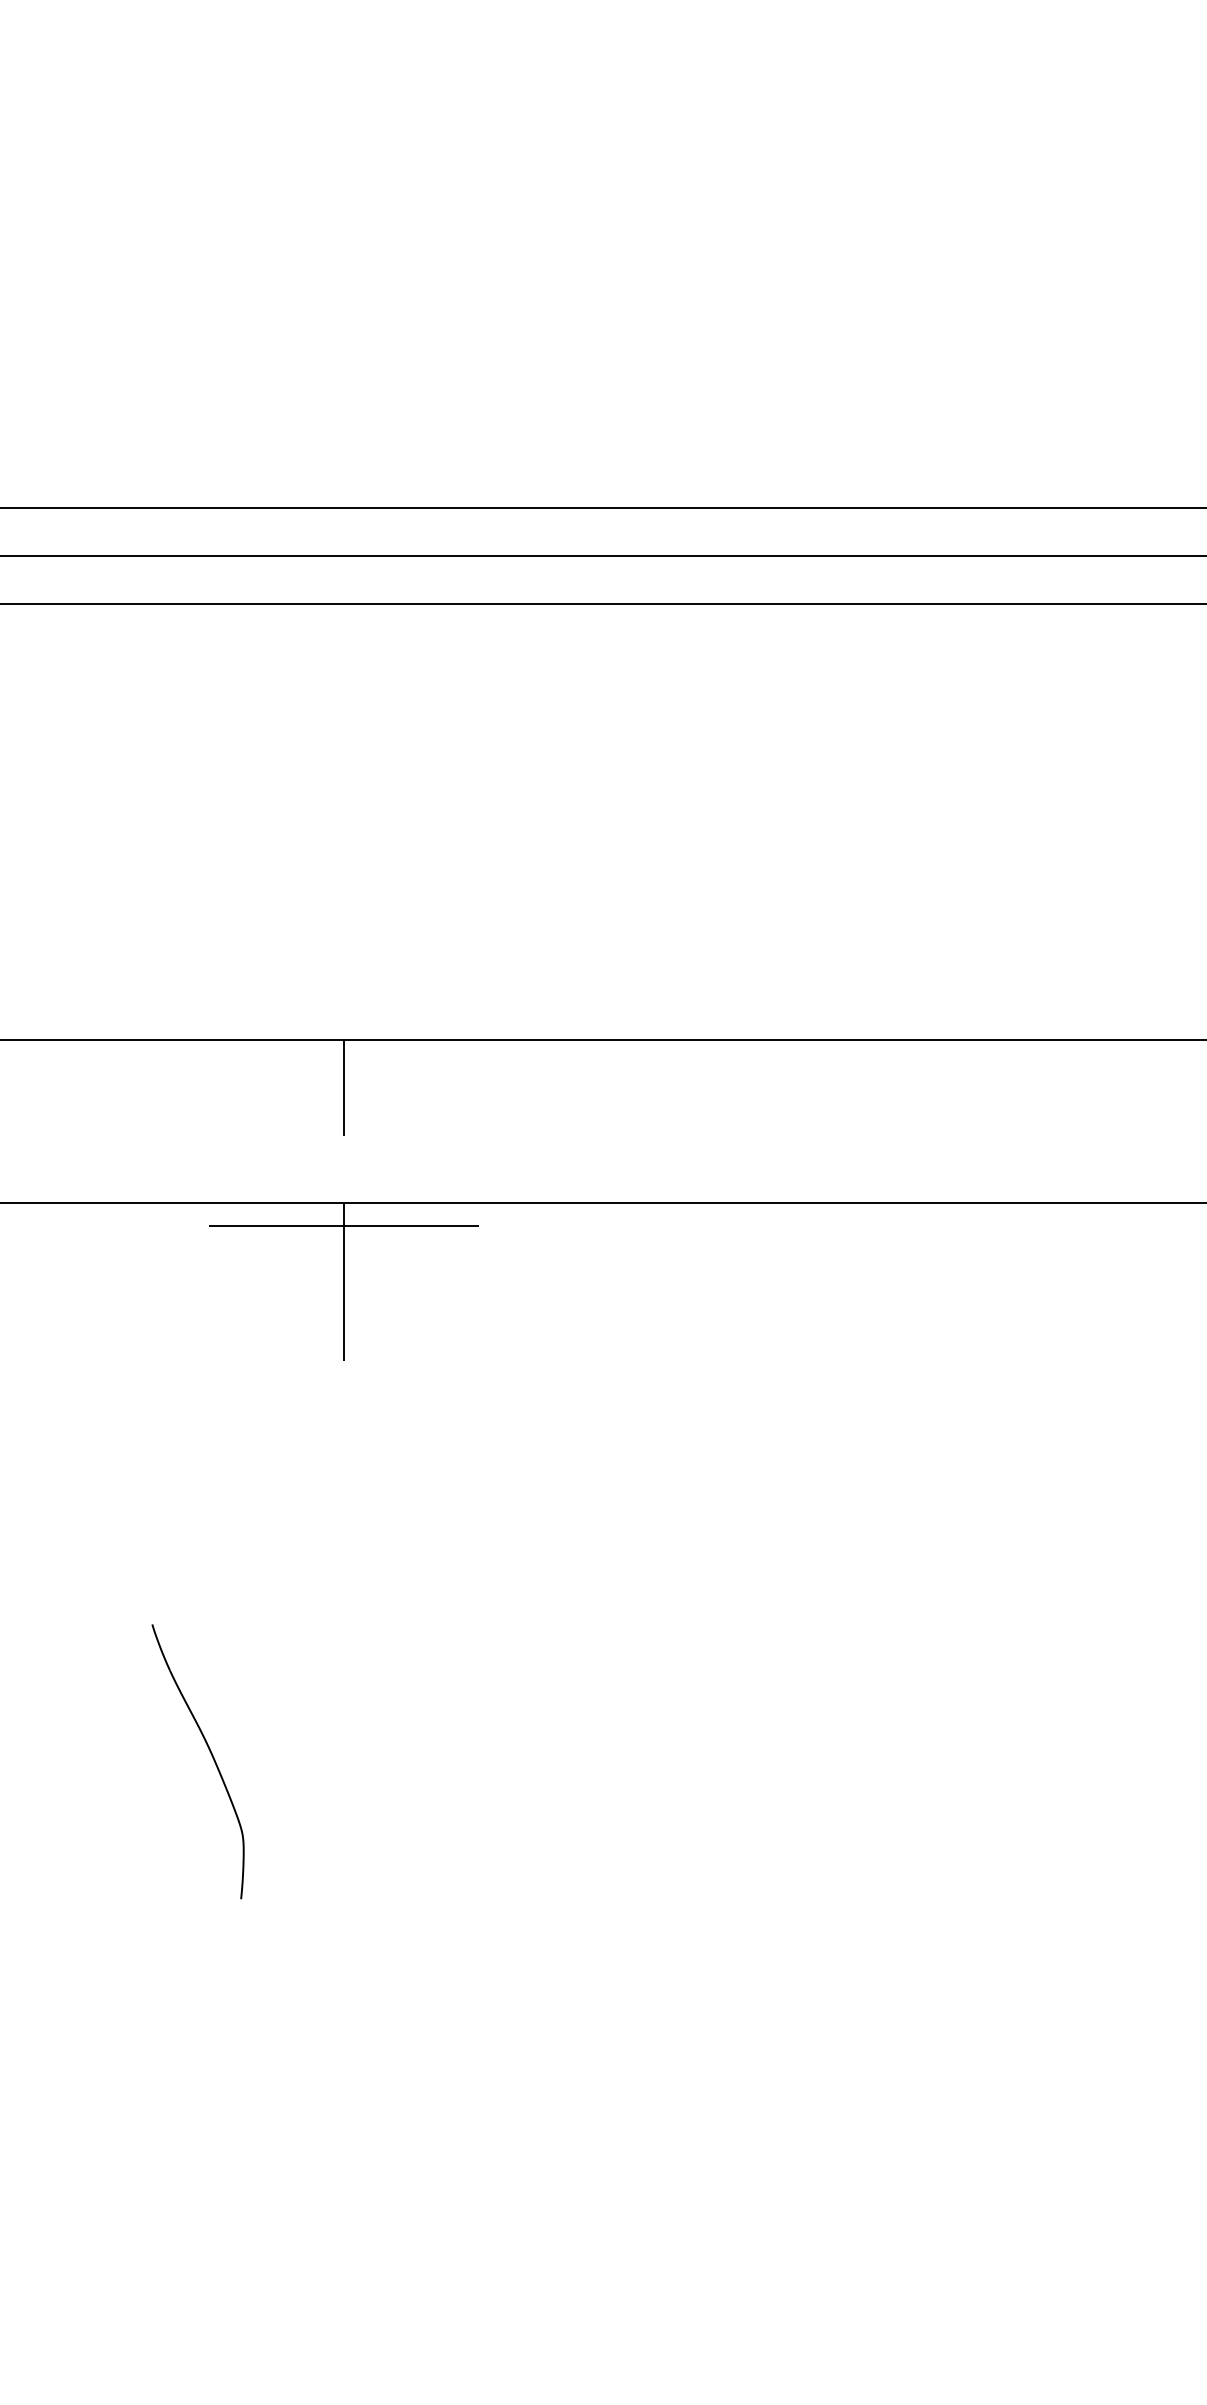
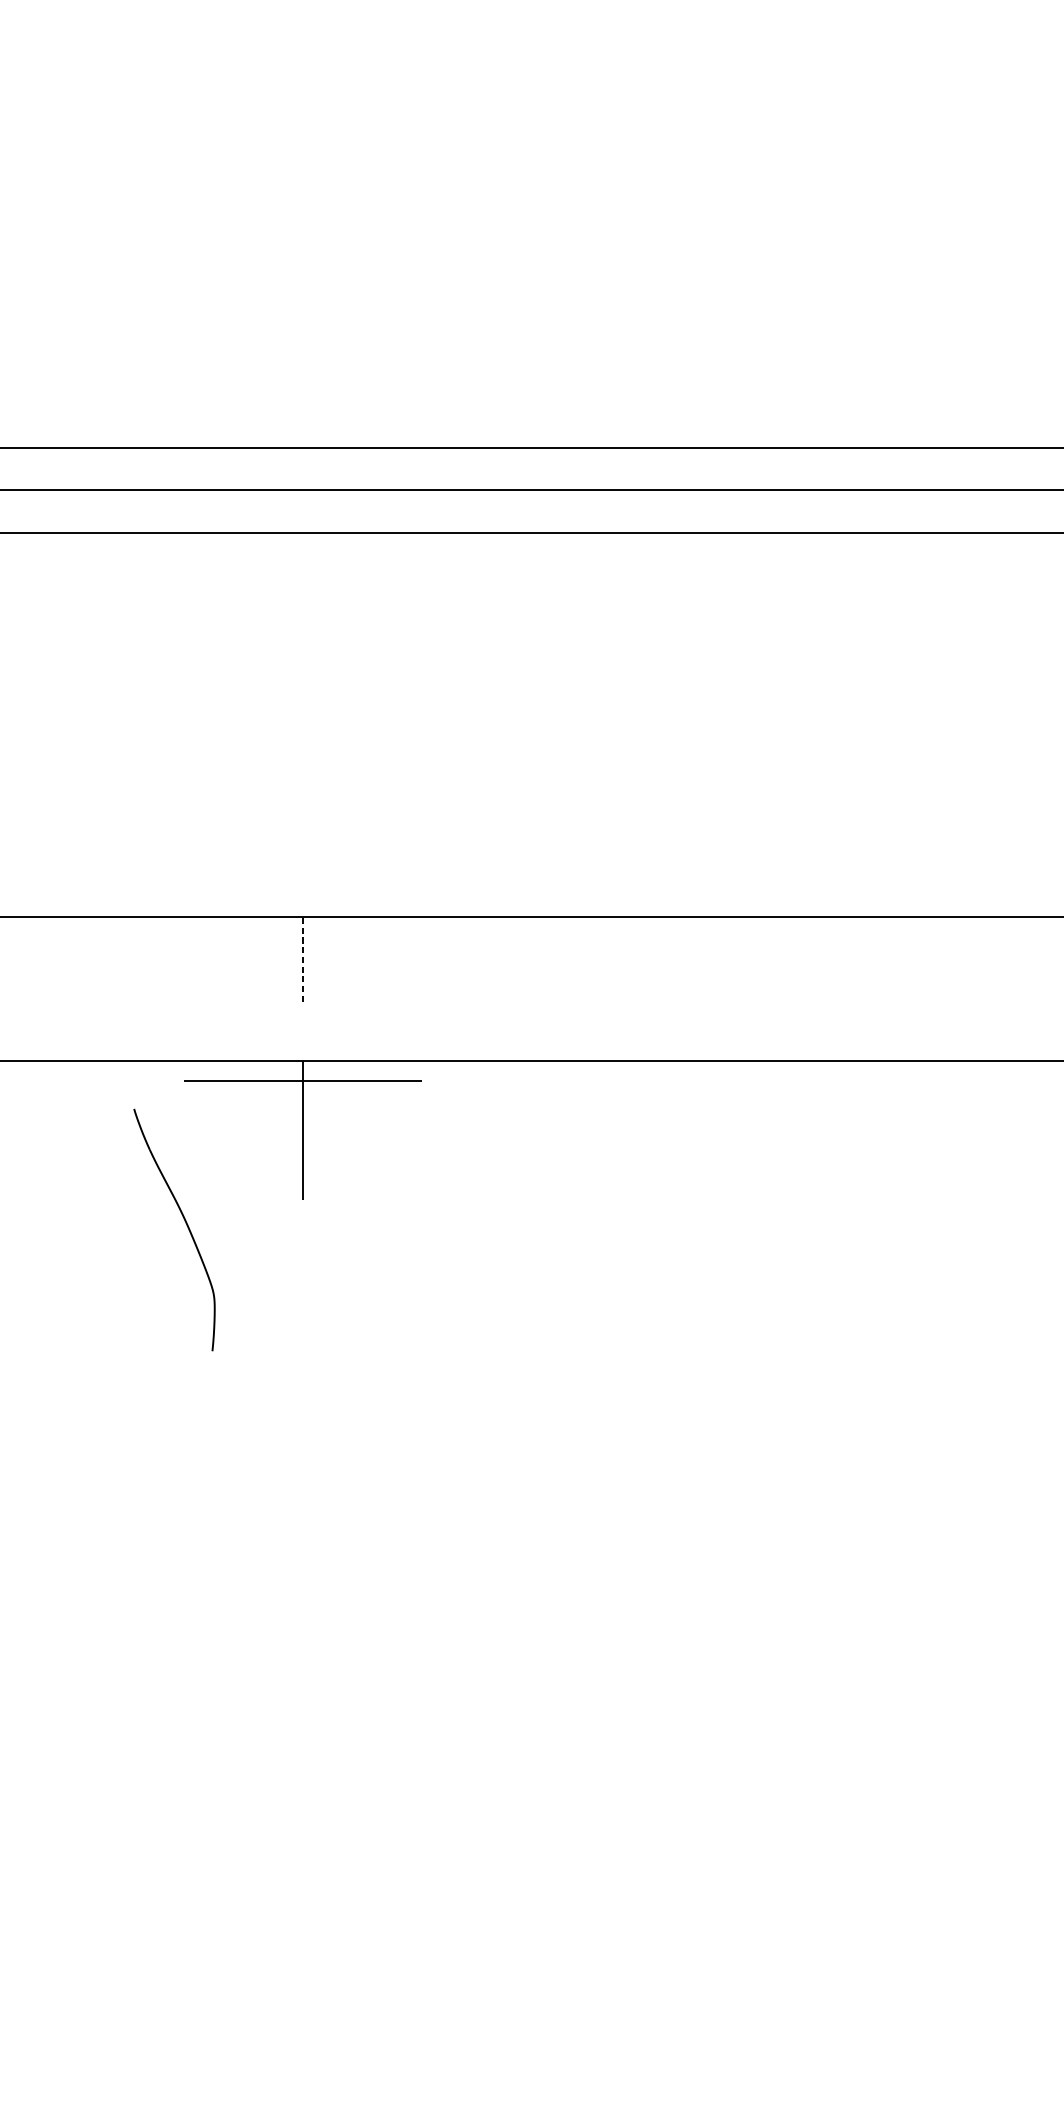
line: (343, 1087) -> (302, 959), solid -> dashed
part: (211, 1756) -> (186, 1225), moved

